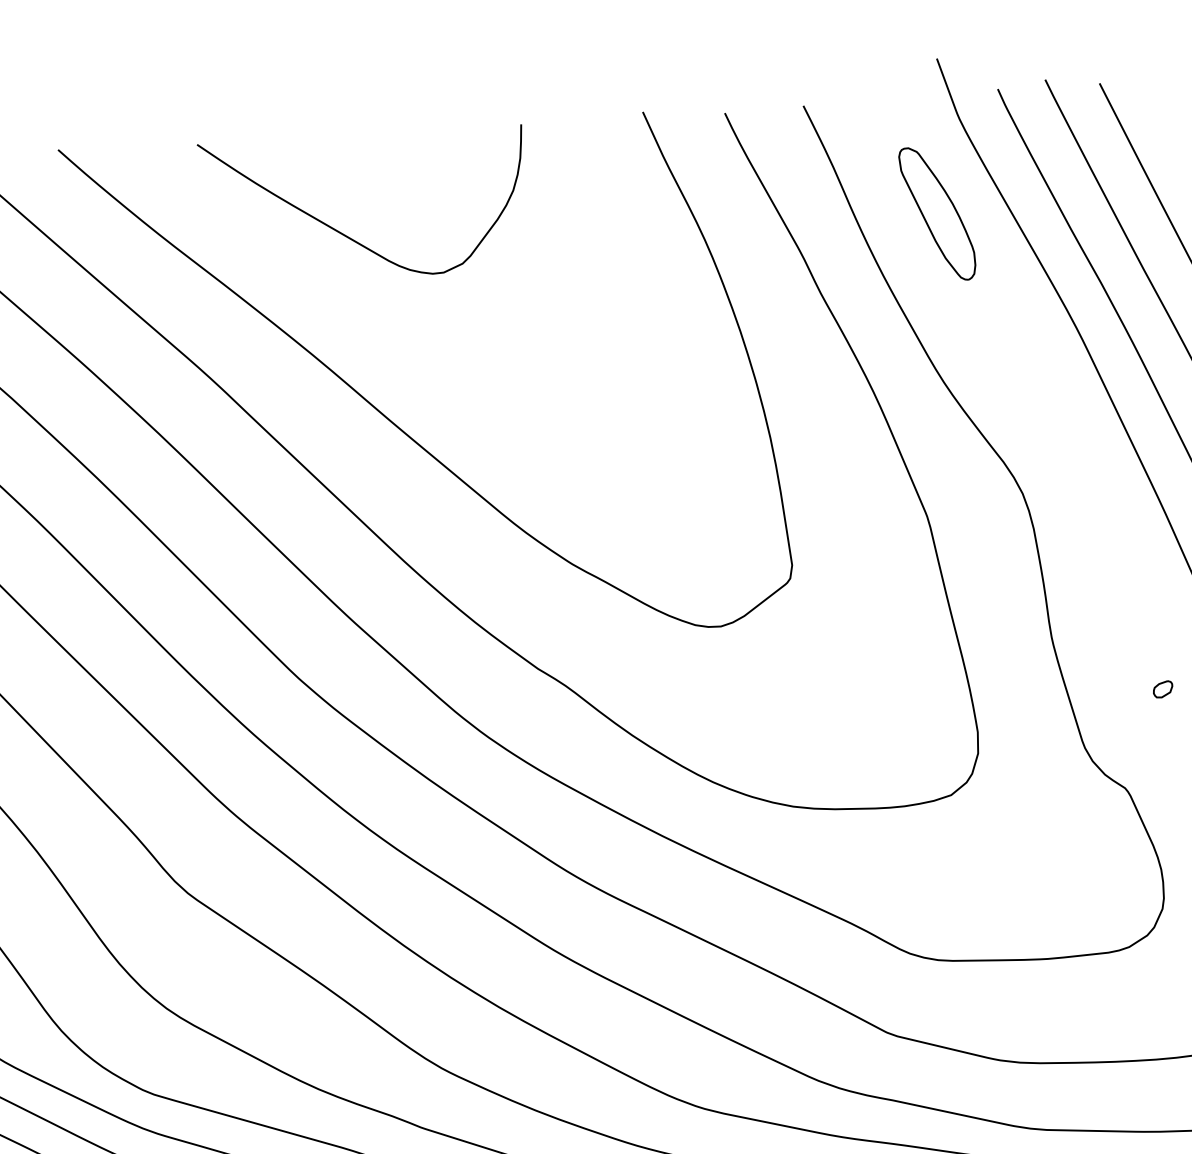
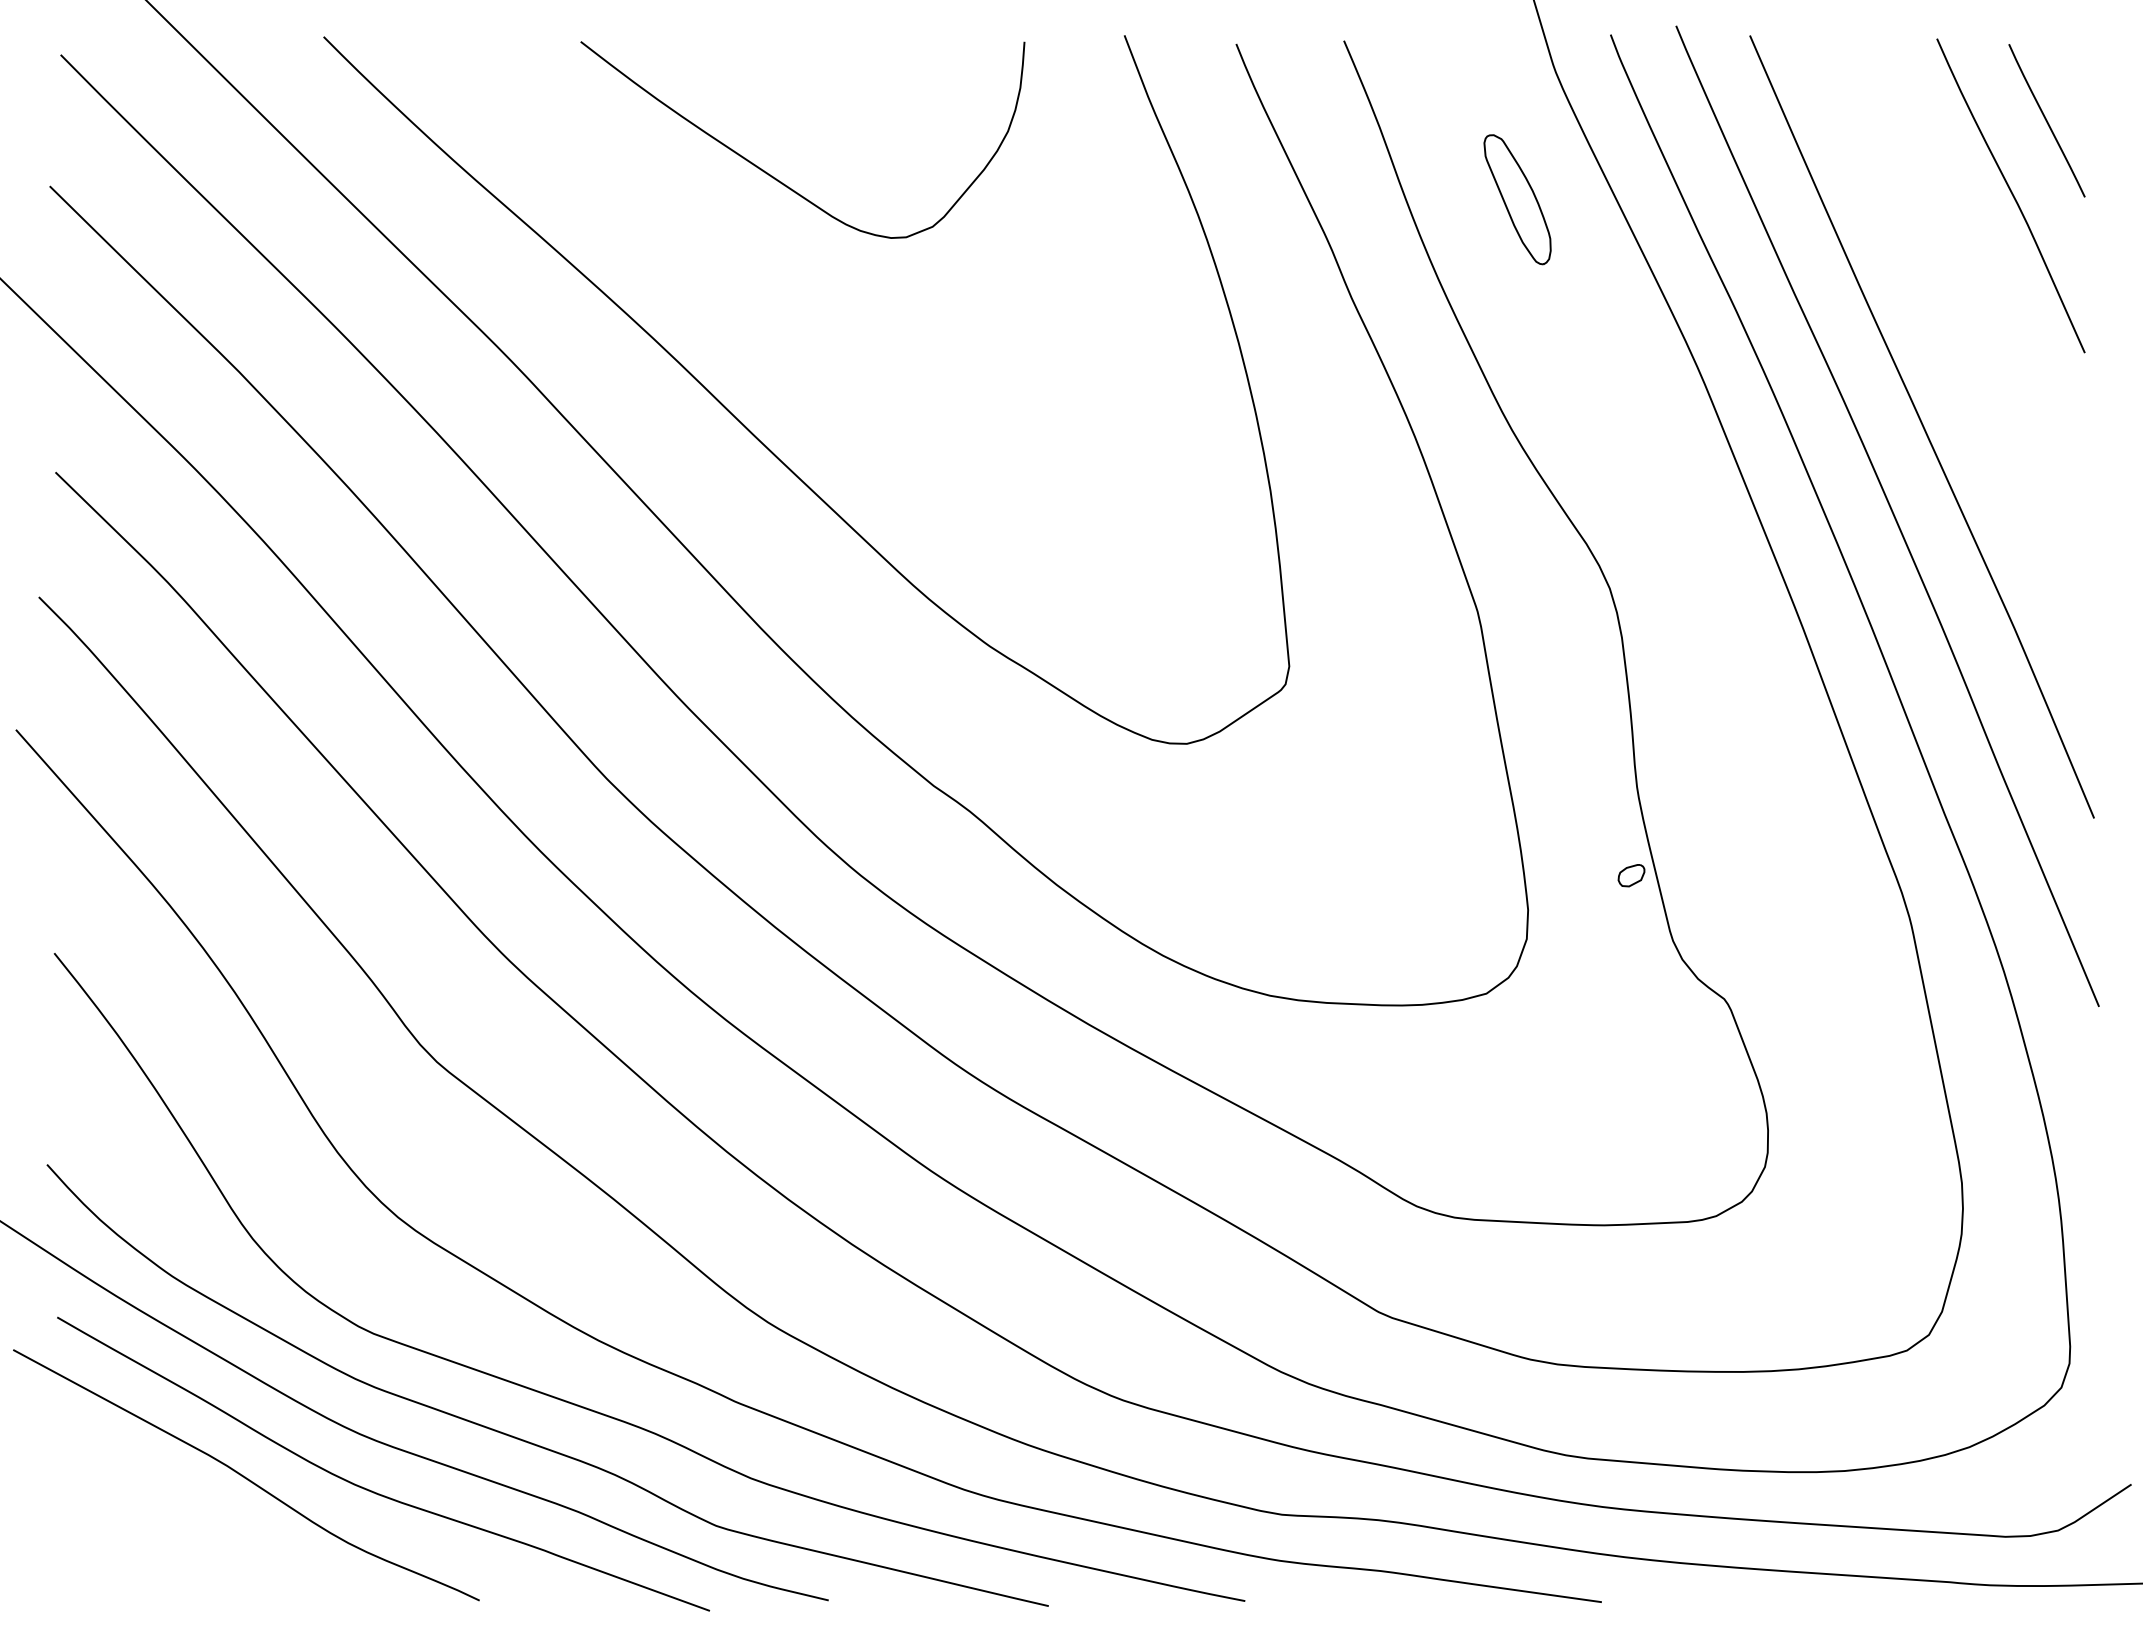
part: (937, 213) -> (1517, 199), size x0.7
curve: (345, 234) -> (775, 177), moved
part: (1163, 689) -> (1631, 875), moved

